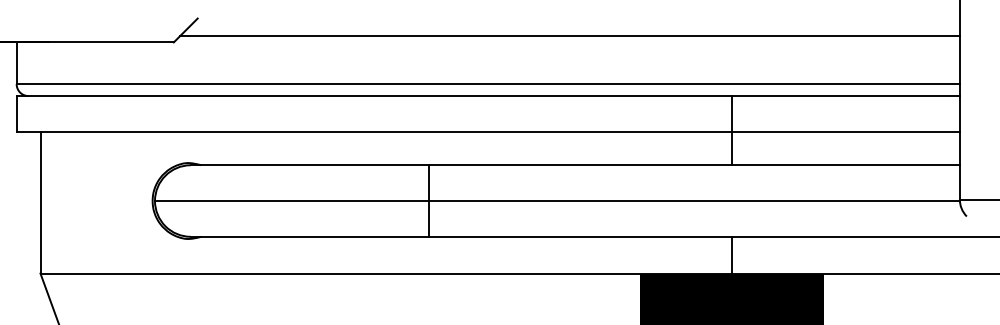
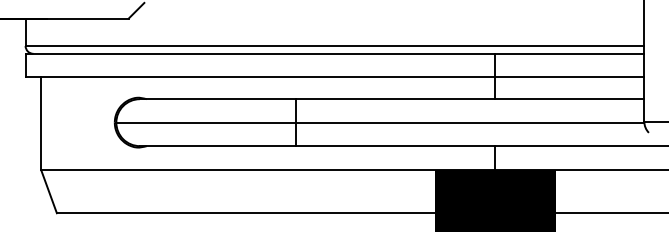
line: (569, 36) -> (388, 14), removed

